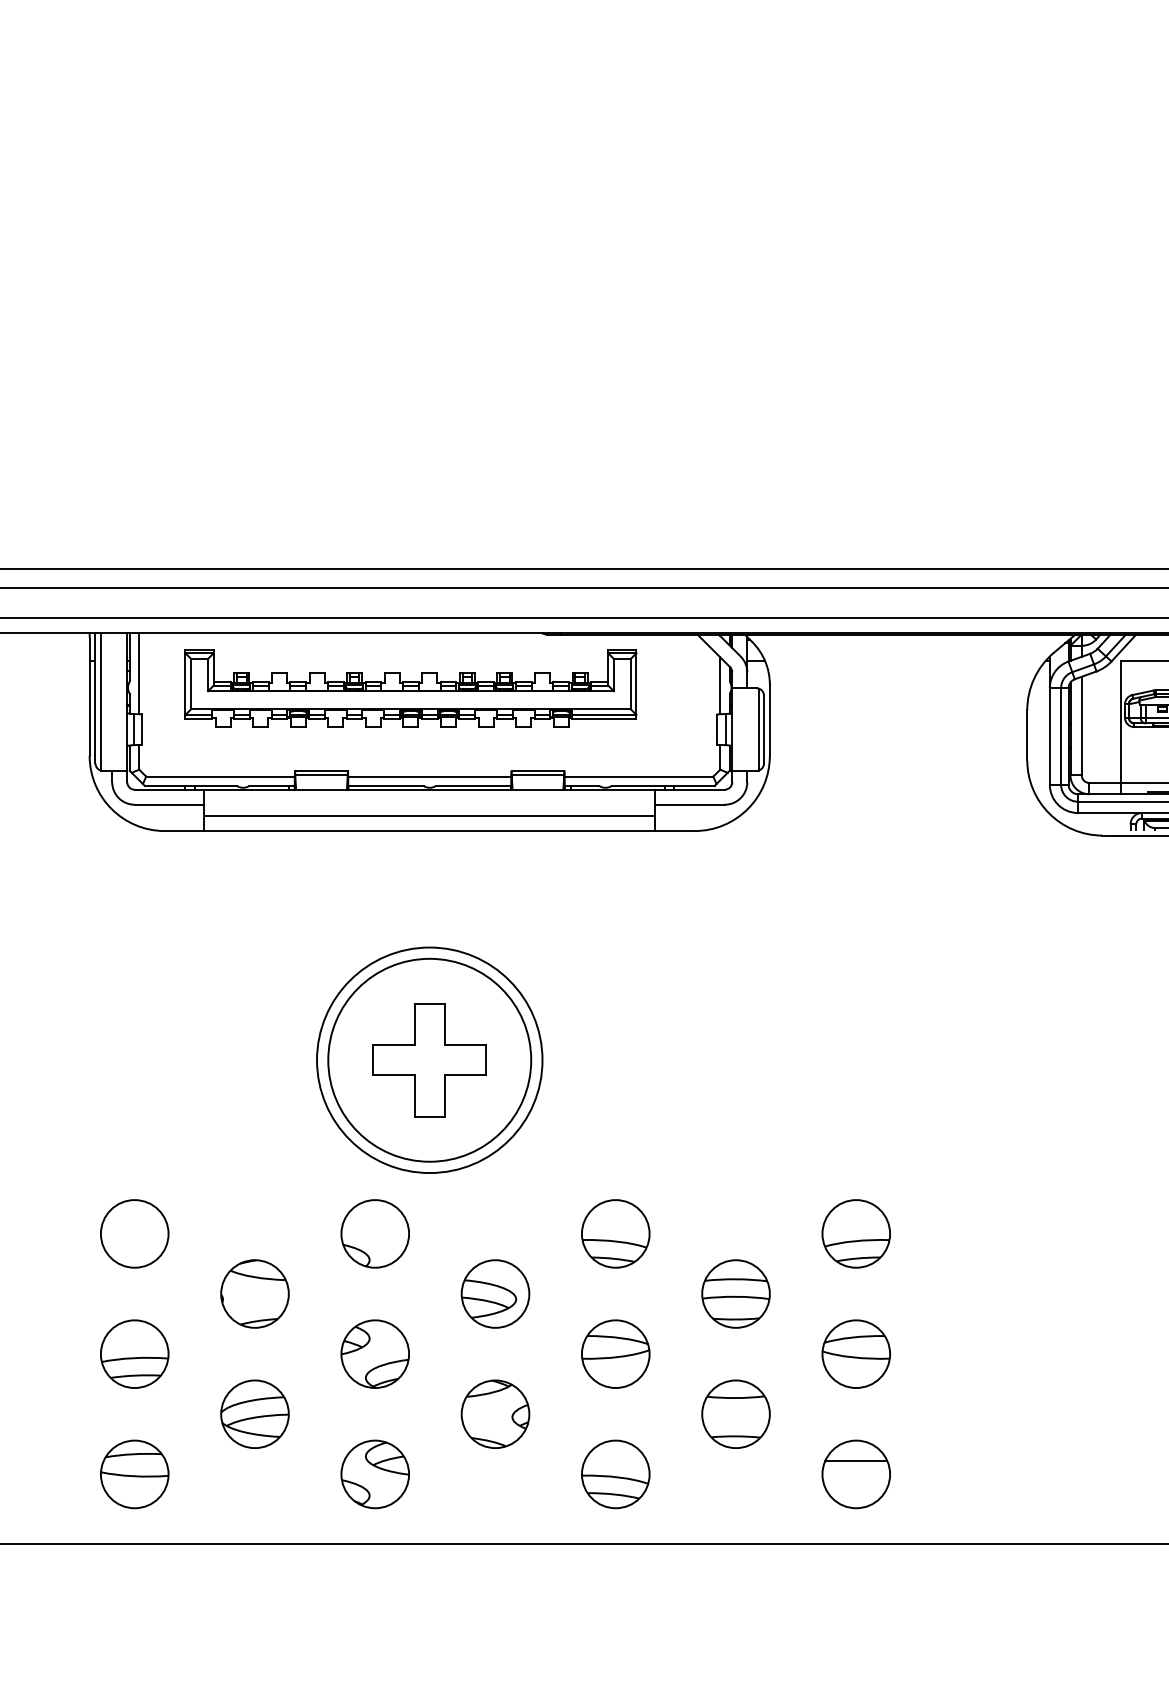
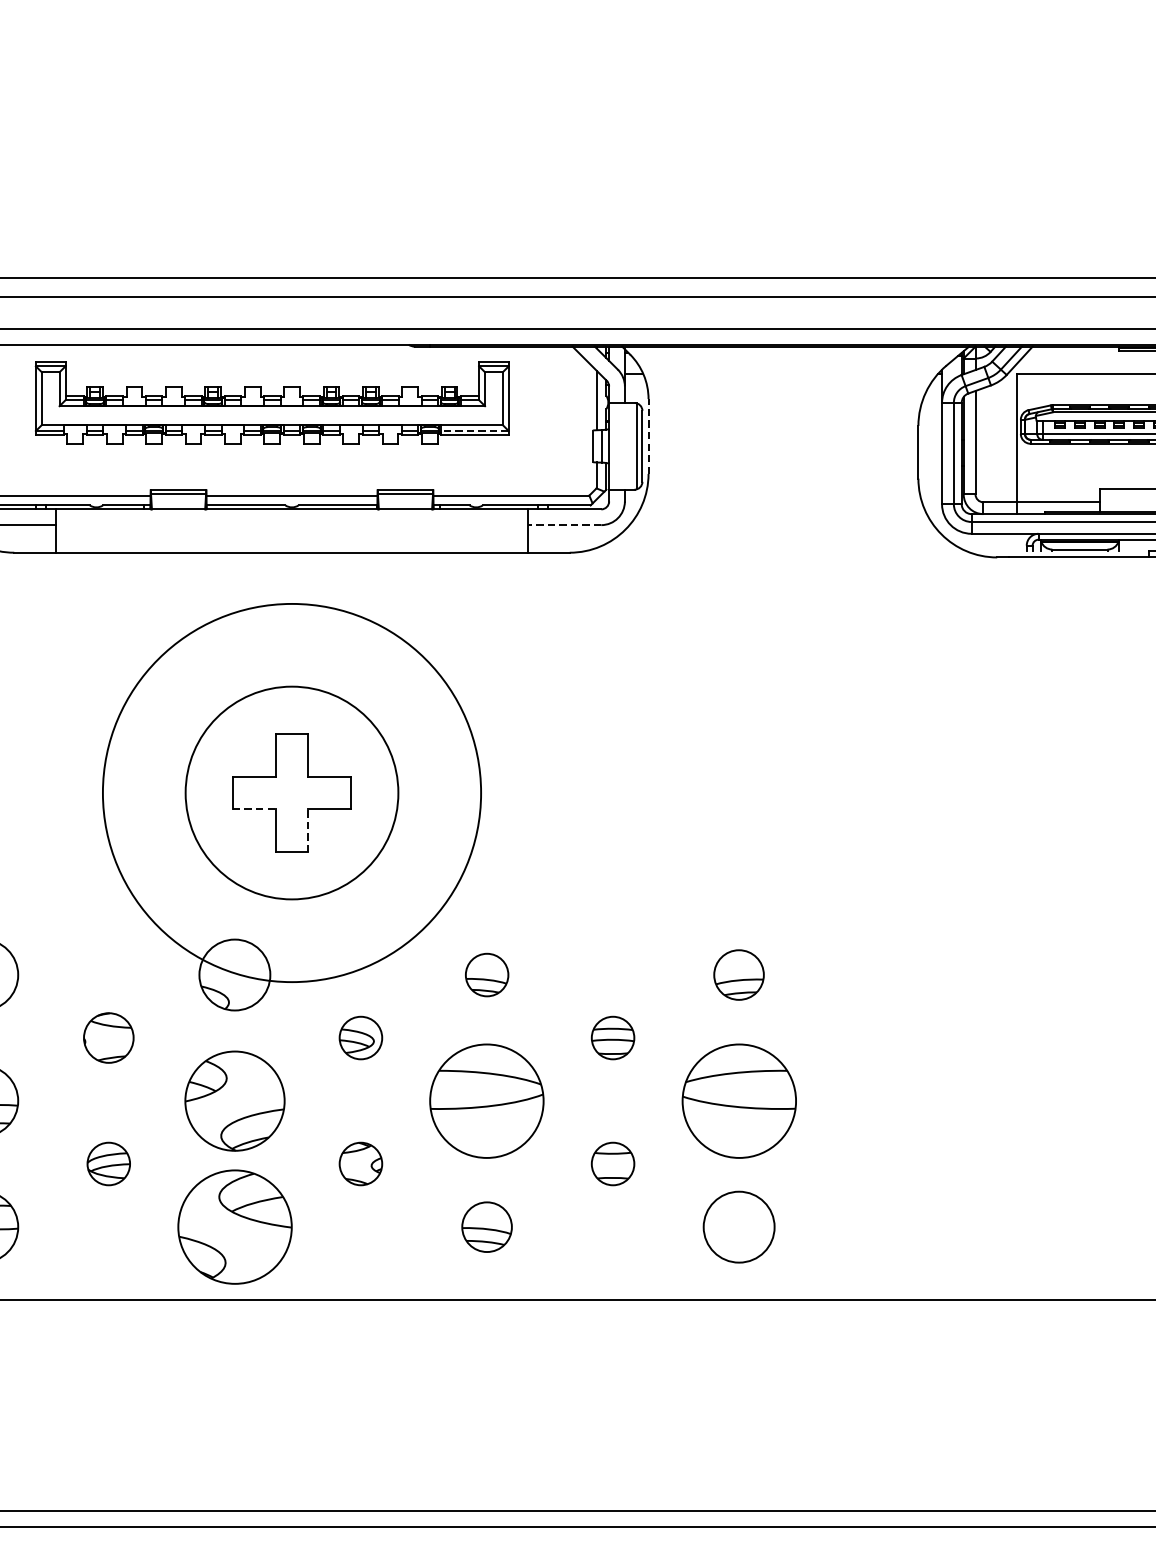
line: (603, 714) -> (474, 430), solid -> dashed
line: (769, 720) -> (648, 436), solid -> dashed
line: (690, 804) -> (565, 524), solid -> dashed
line: (429, 816) -> (291, 537), removed
circle: (429, 1060) -> (291, 793), size x1.6
line: (394, 1075) -> (255, 808), solid -> dashed
line: (444, 1096) -> (307, 830), solid -> dashed
part: (615, 1233) -> (486, 974), size x0.6
part: (855, 1233) -> (738, 974), size x0.7
part: (254, 1293) -> (108, 1037), size x0.7
part: (495, 1293) -> (360, 1037), size x0.6
part: (735, 1293) -> (612, 1037), size x0.6
part: (374, 1353) -> (234, 1100), size x1.4
part: (615, 1353) -> (486, 1100), size x1.6
part: (855, 1353) -> (738, 1100), size x1.6
part: (254, 1413) -> (108, 1163), size x0.6
part: (495, 1413) -> (360, 1163), size x0.6
part: (735, 1413) -> (612, 1163), size x0.6
line: (856, 1461) -> (739, 1213), removed
part: (374, 1474) -> (234, 1227), size x1.6
part: (615, 1474) -> (486, 1227), size x0.7

